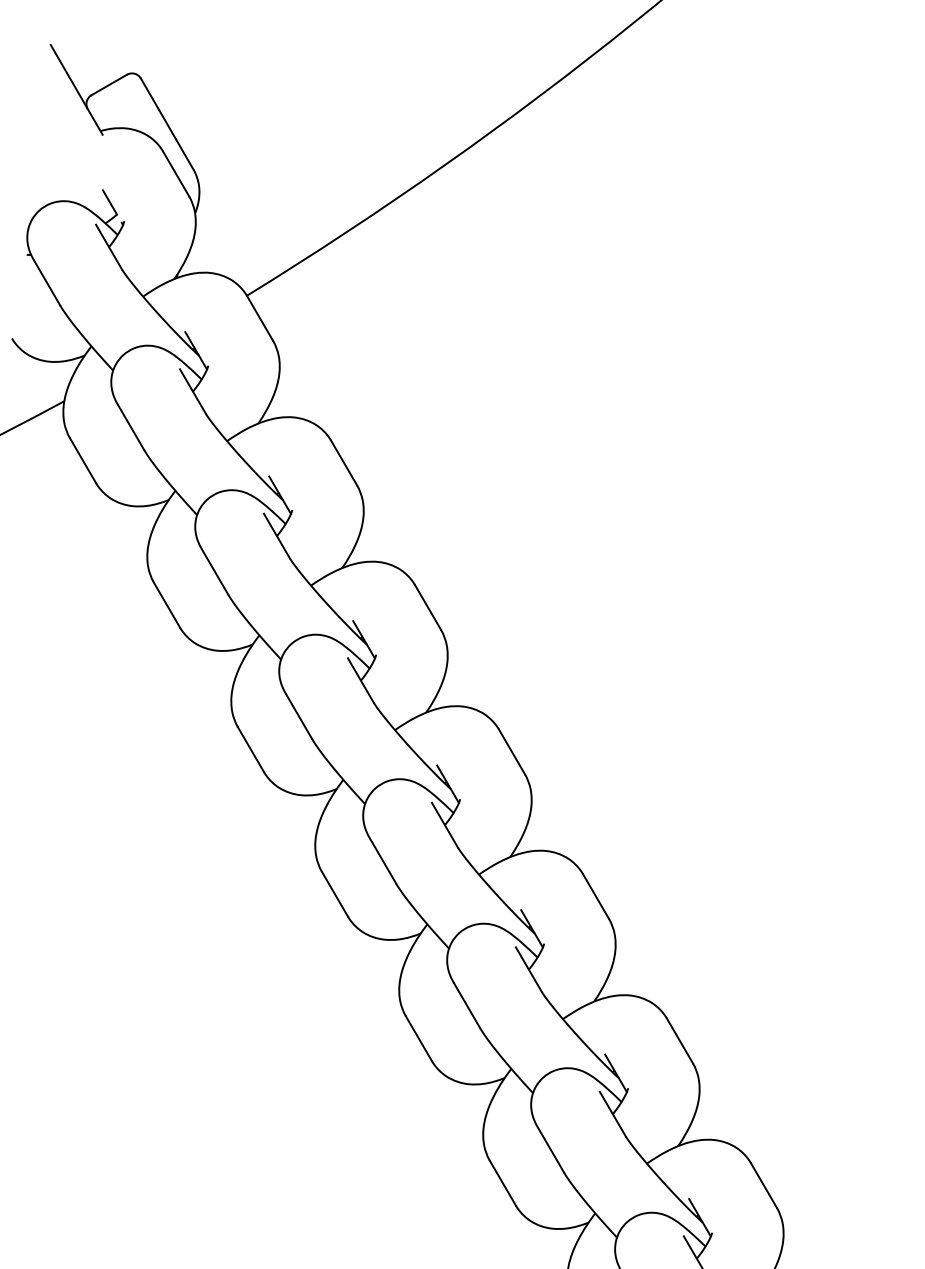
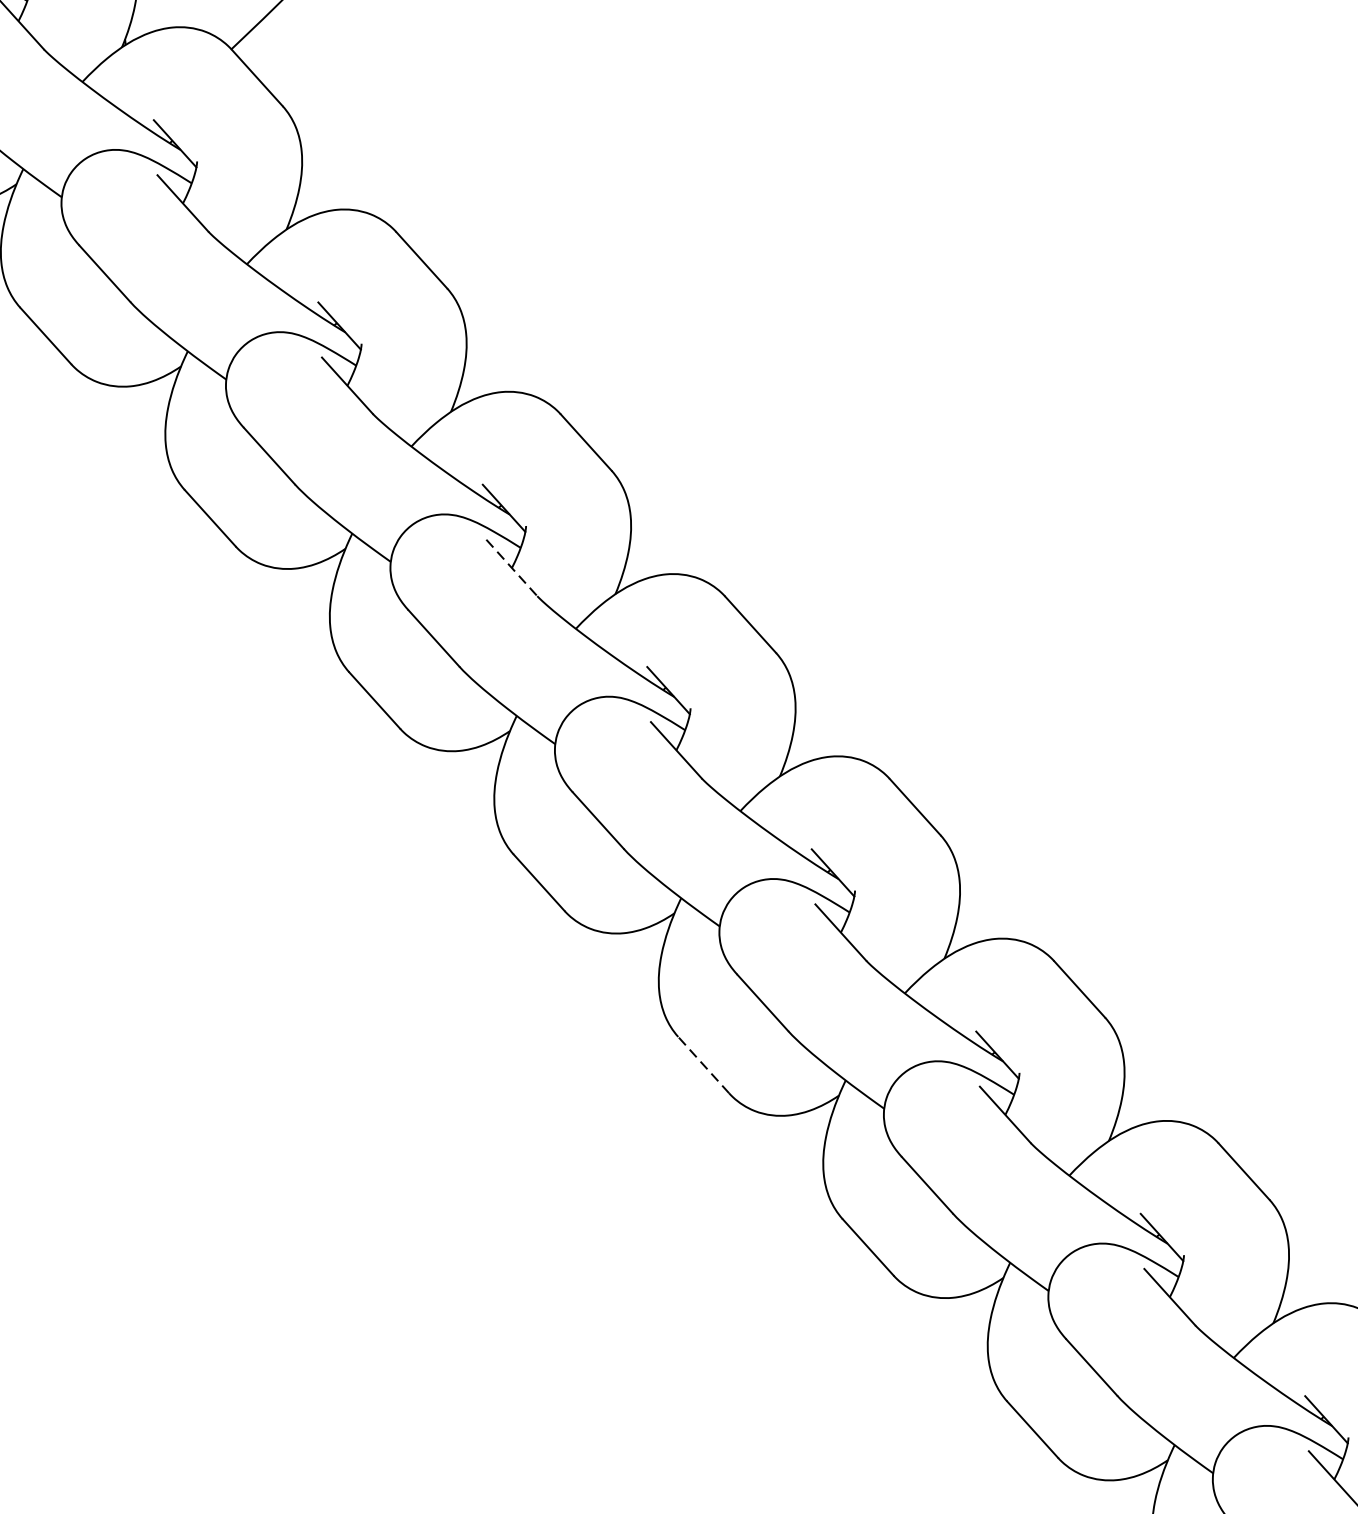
line: (360, 680) -> (511, 567), solid -> dashed
line: (418, 1038) -> (703, 1064), solid -> dashed

